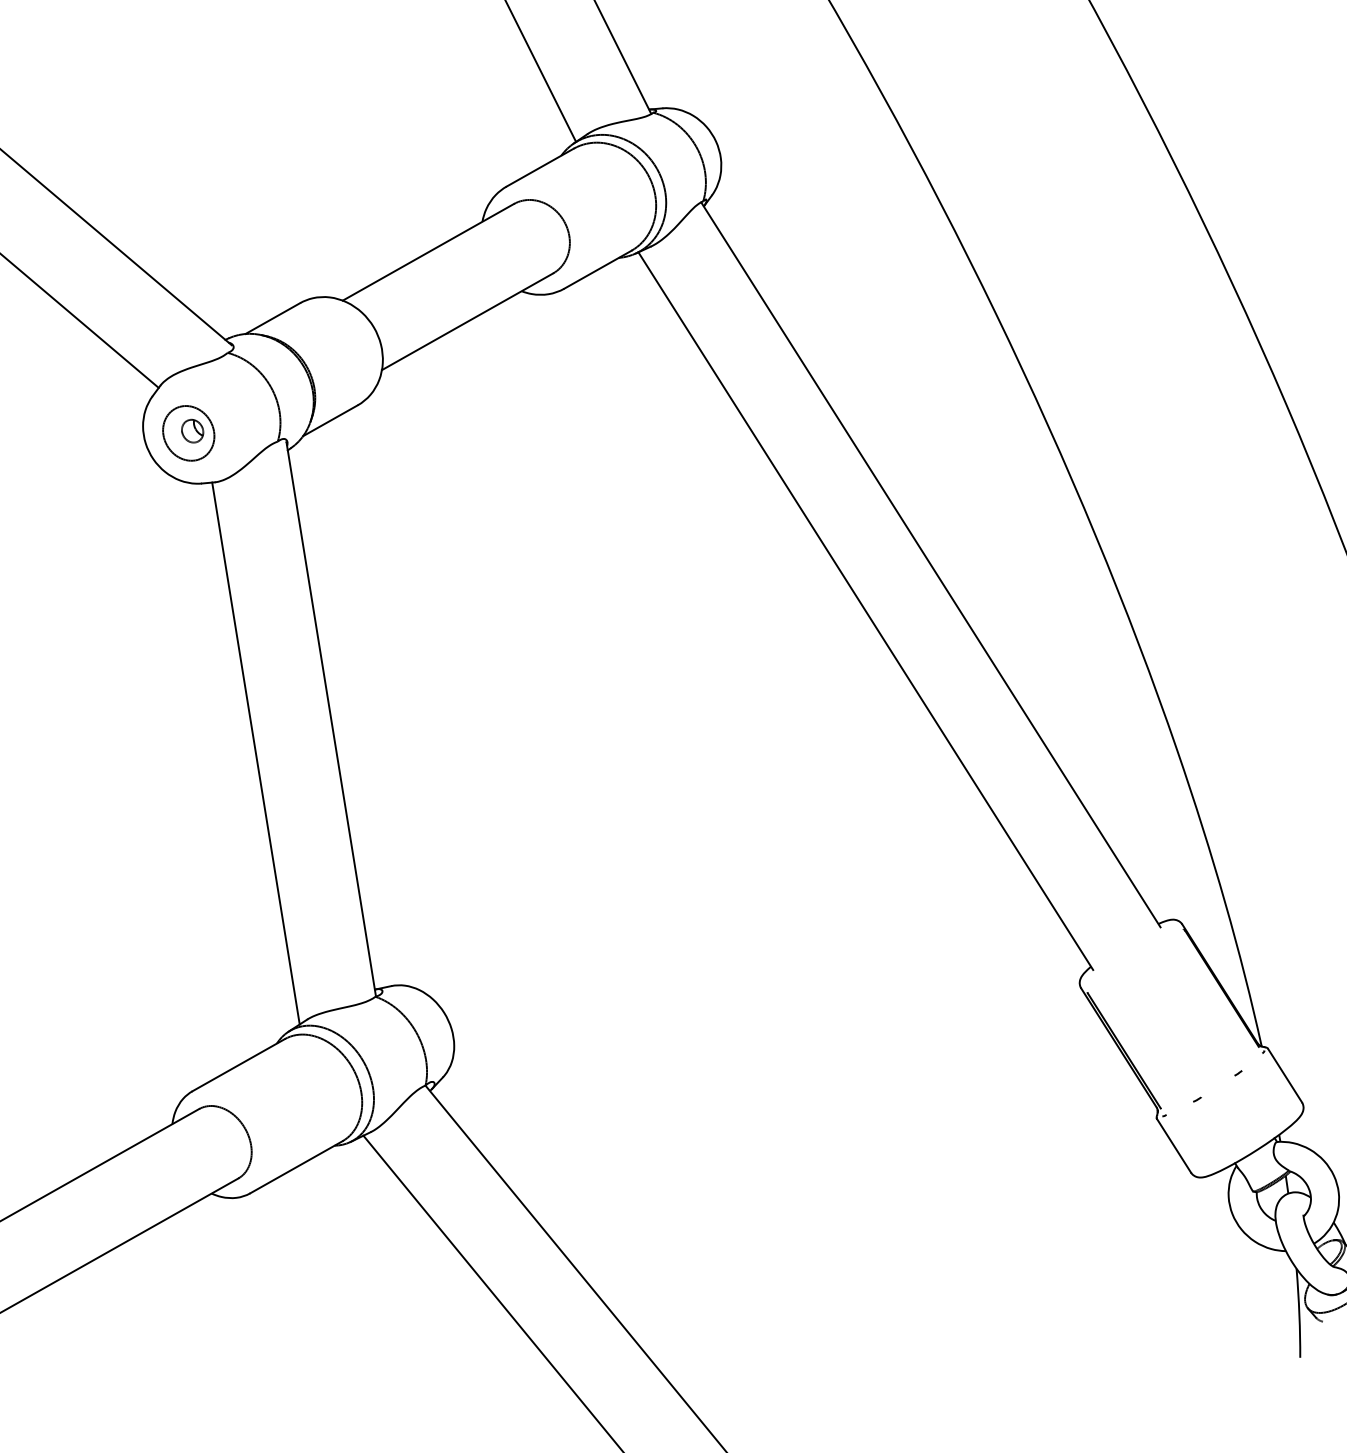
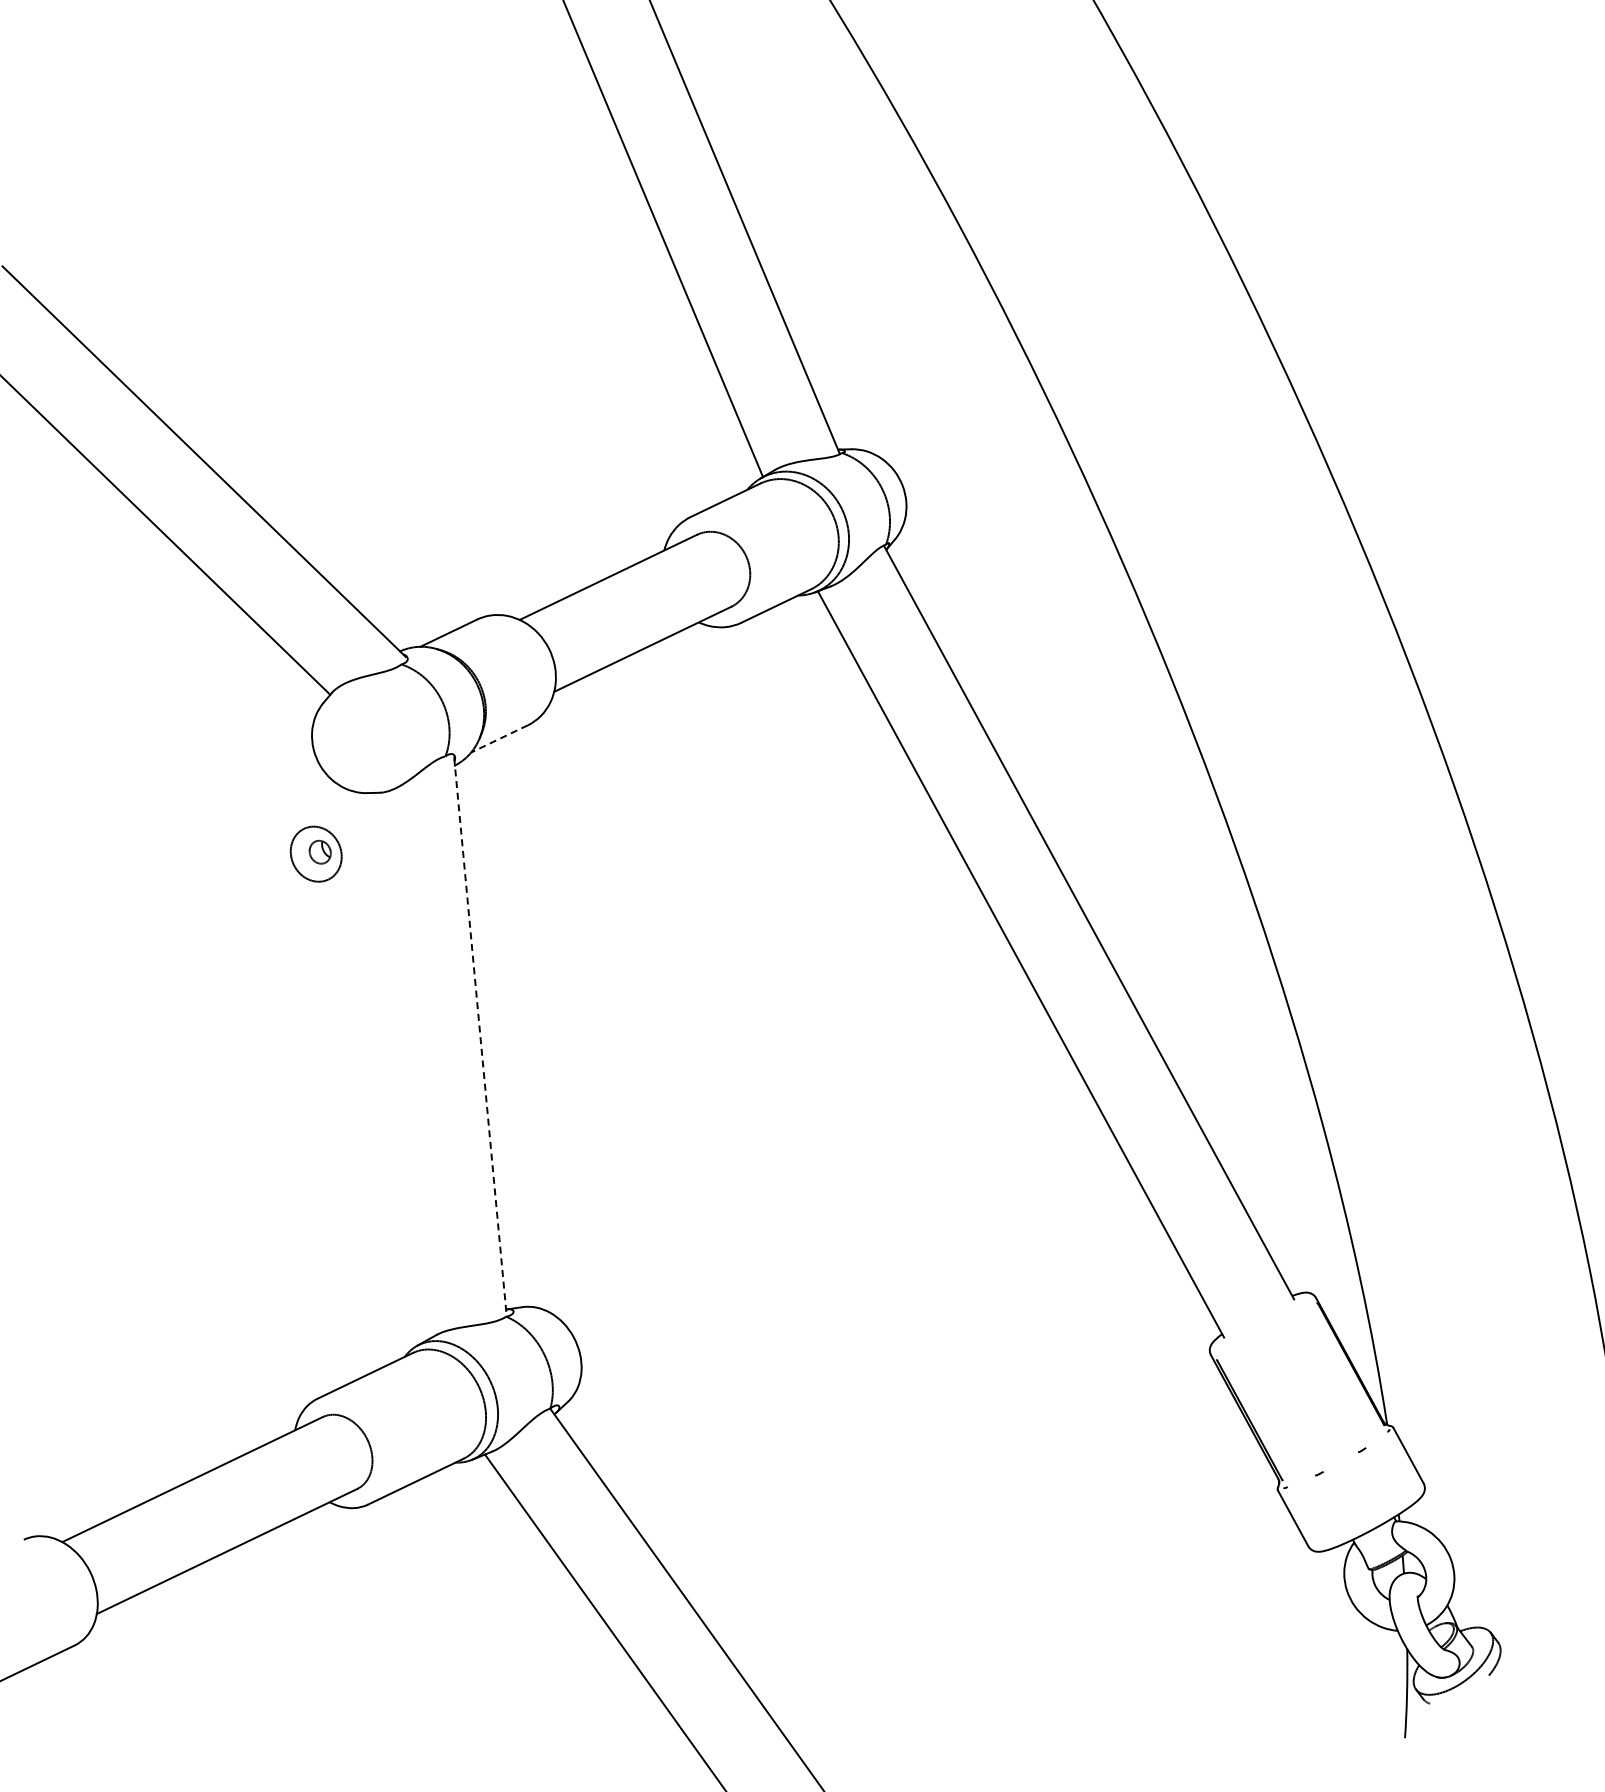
line: (330, 421) -> (499, 739), solid -> dashed
part: (187, 432) -> (315, 853), moved
line: (331, 719) -> (480, 1037), solid -> dashed
line: (255, 752) -> (402, 1065), removed

